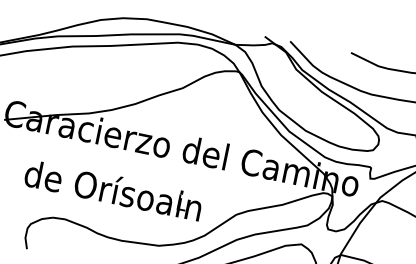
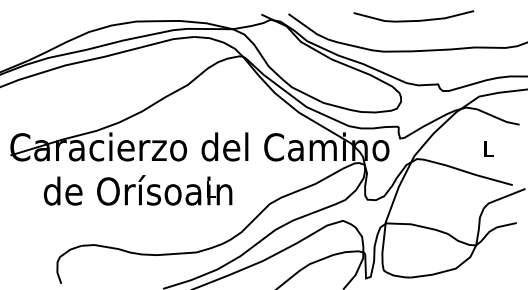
text: (114, 190) -> (138, 190), moved

